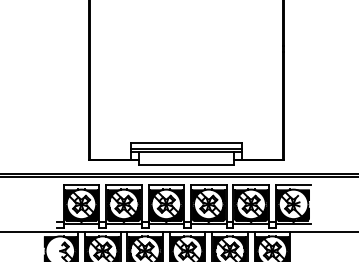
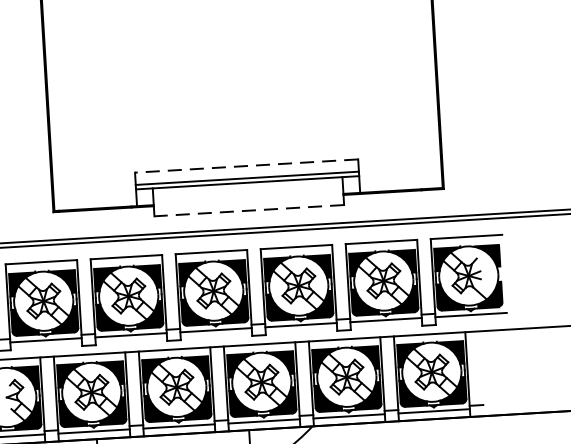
line: (186, 143) -> (246, 166), solid -> dashed
line: (185, 165) -> (247, 210), solid -> dashed

